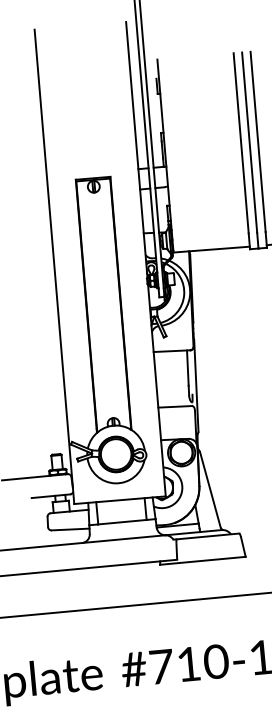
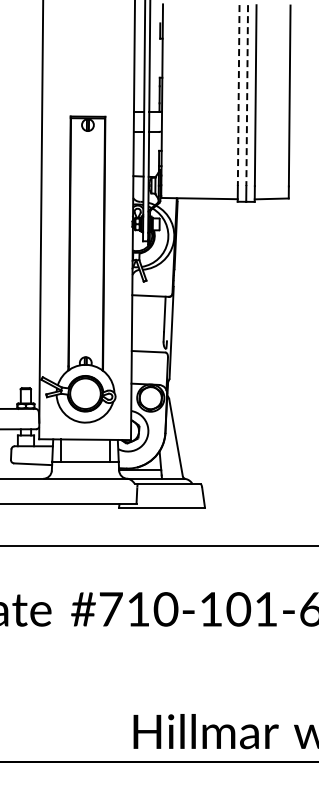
line: (250, 143) -> (247, 96), solid -> dashed
line: (241, 144) -> (238, 96), solid -> dashed

